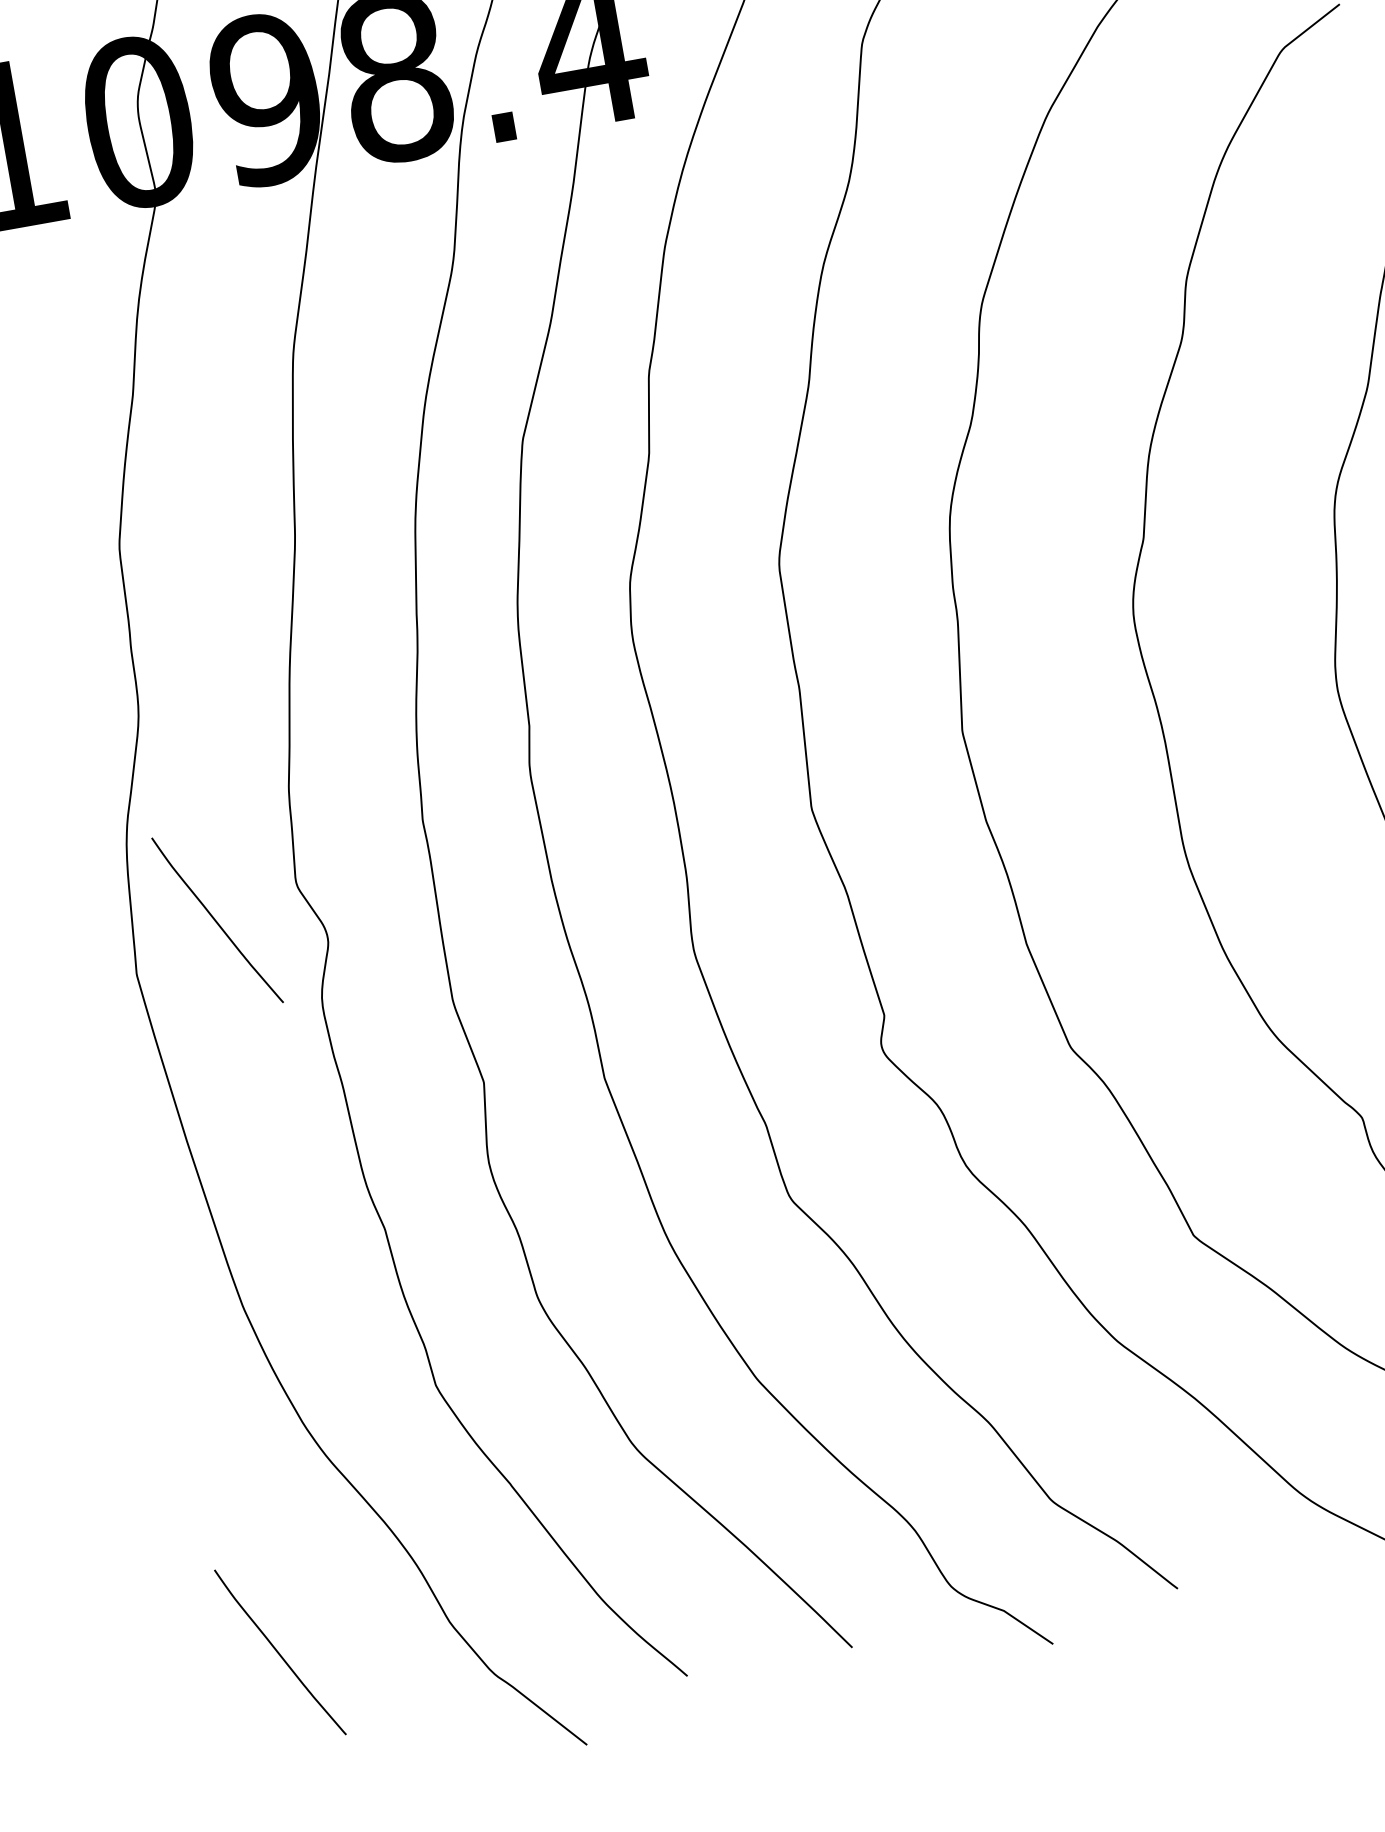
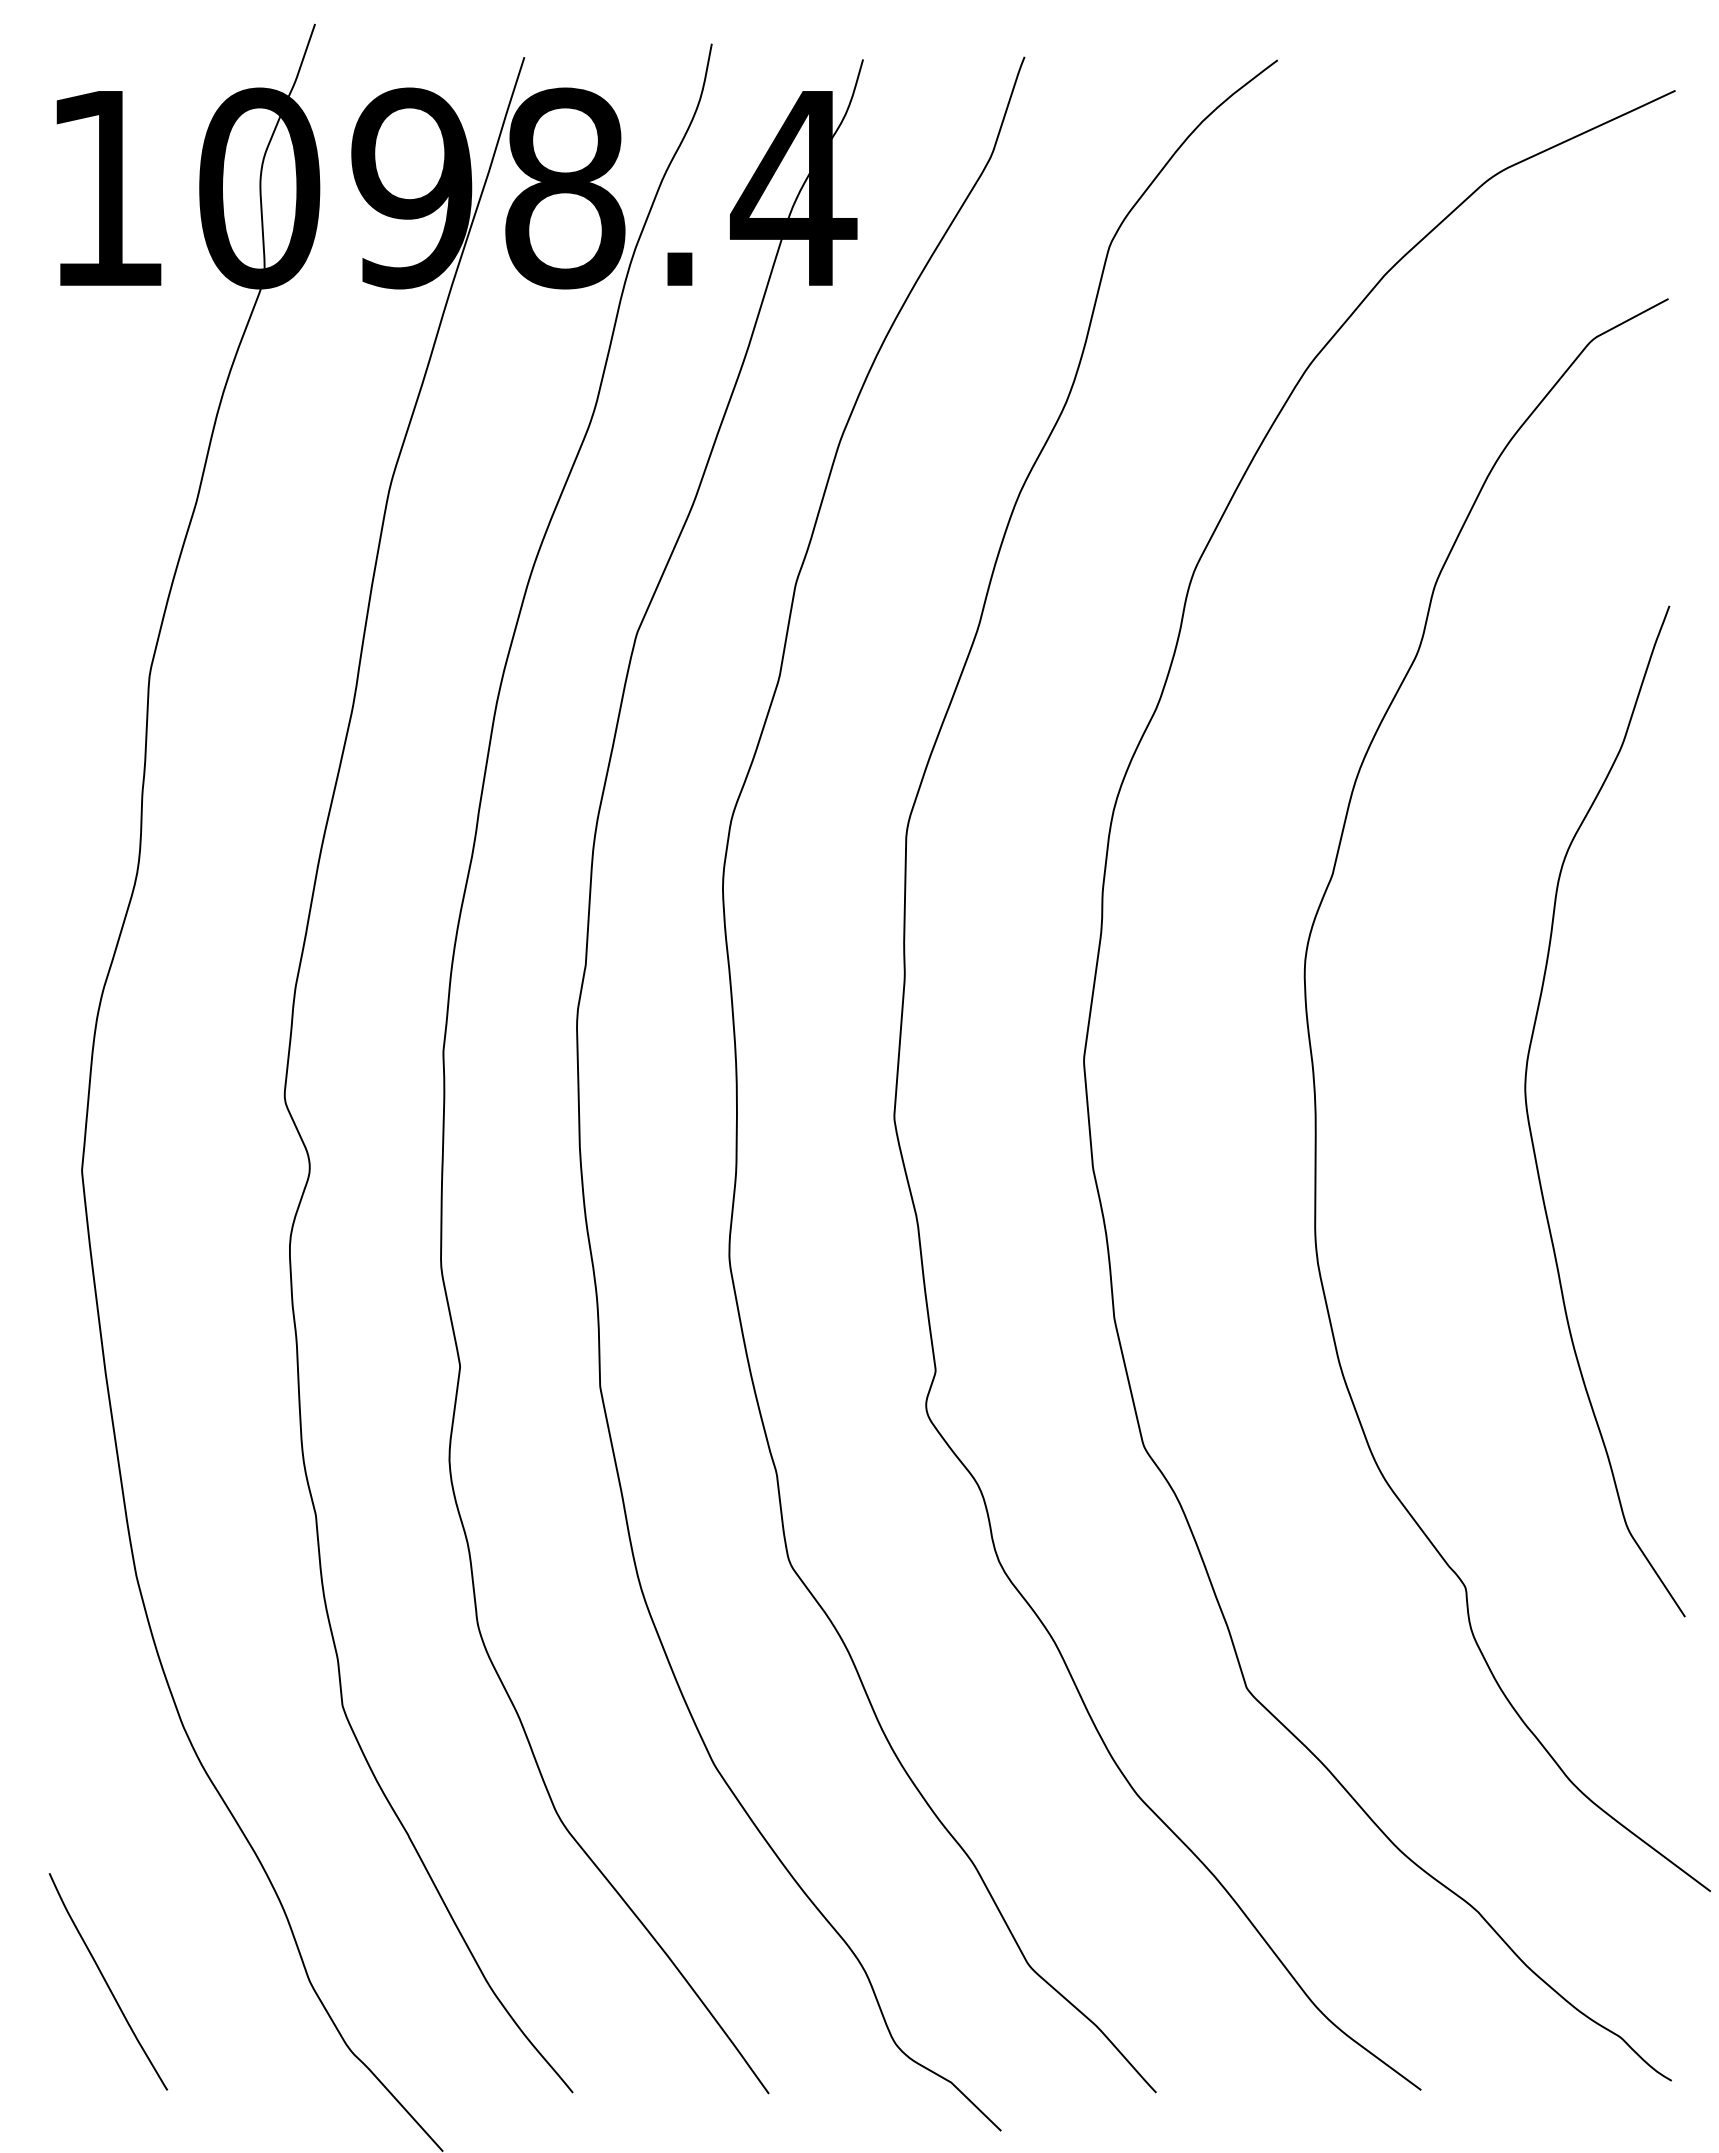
curve: (216, 921) -> (185, 1125), removed

